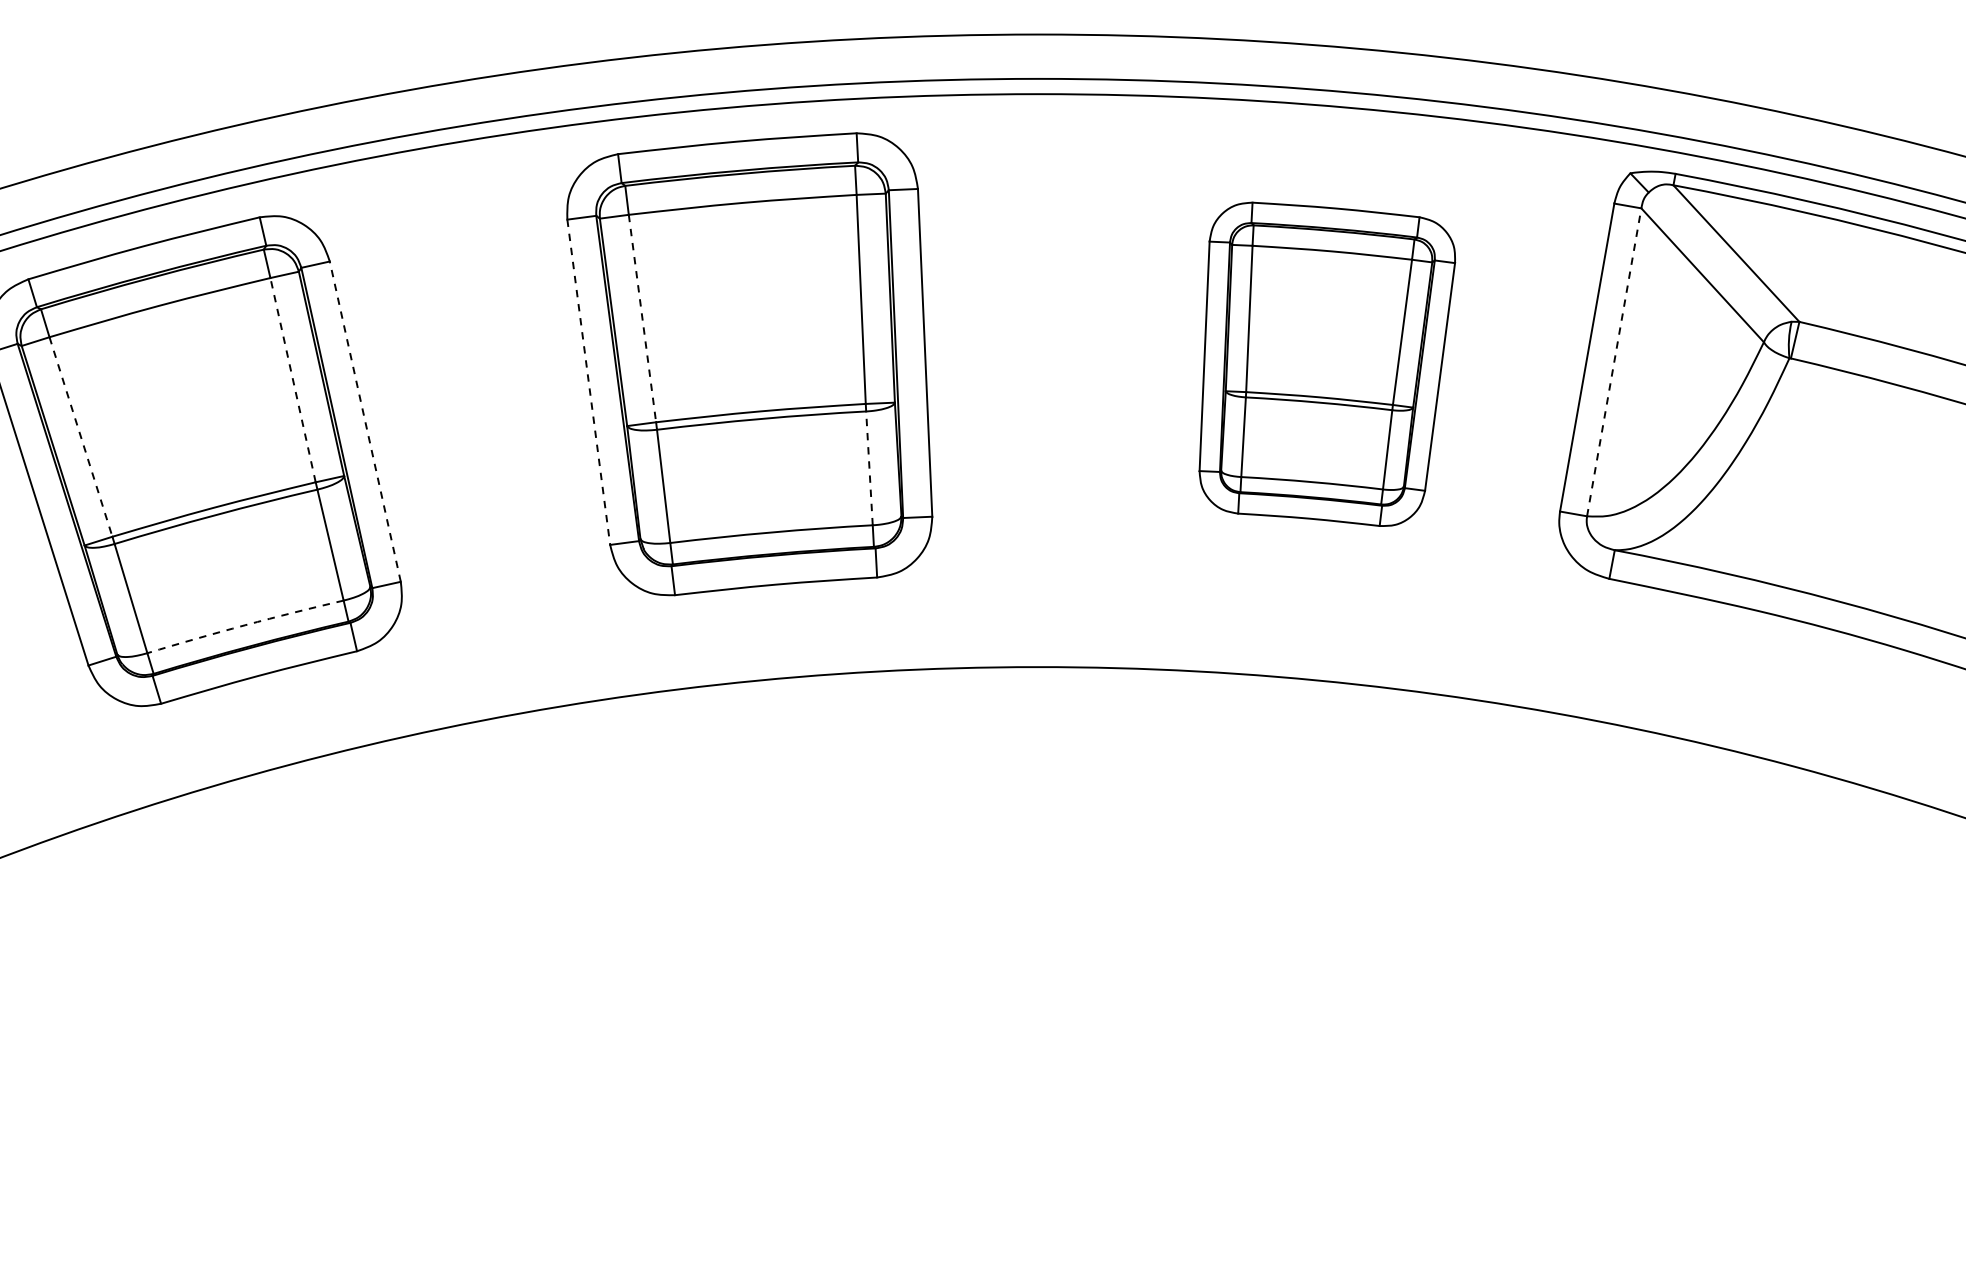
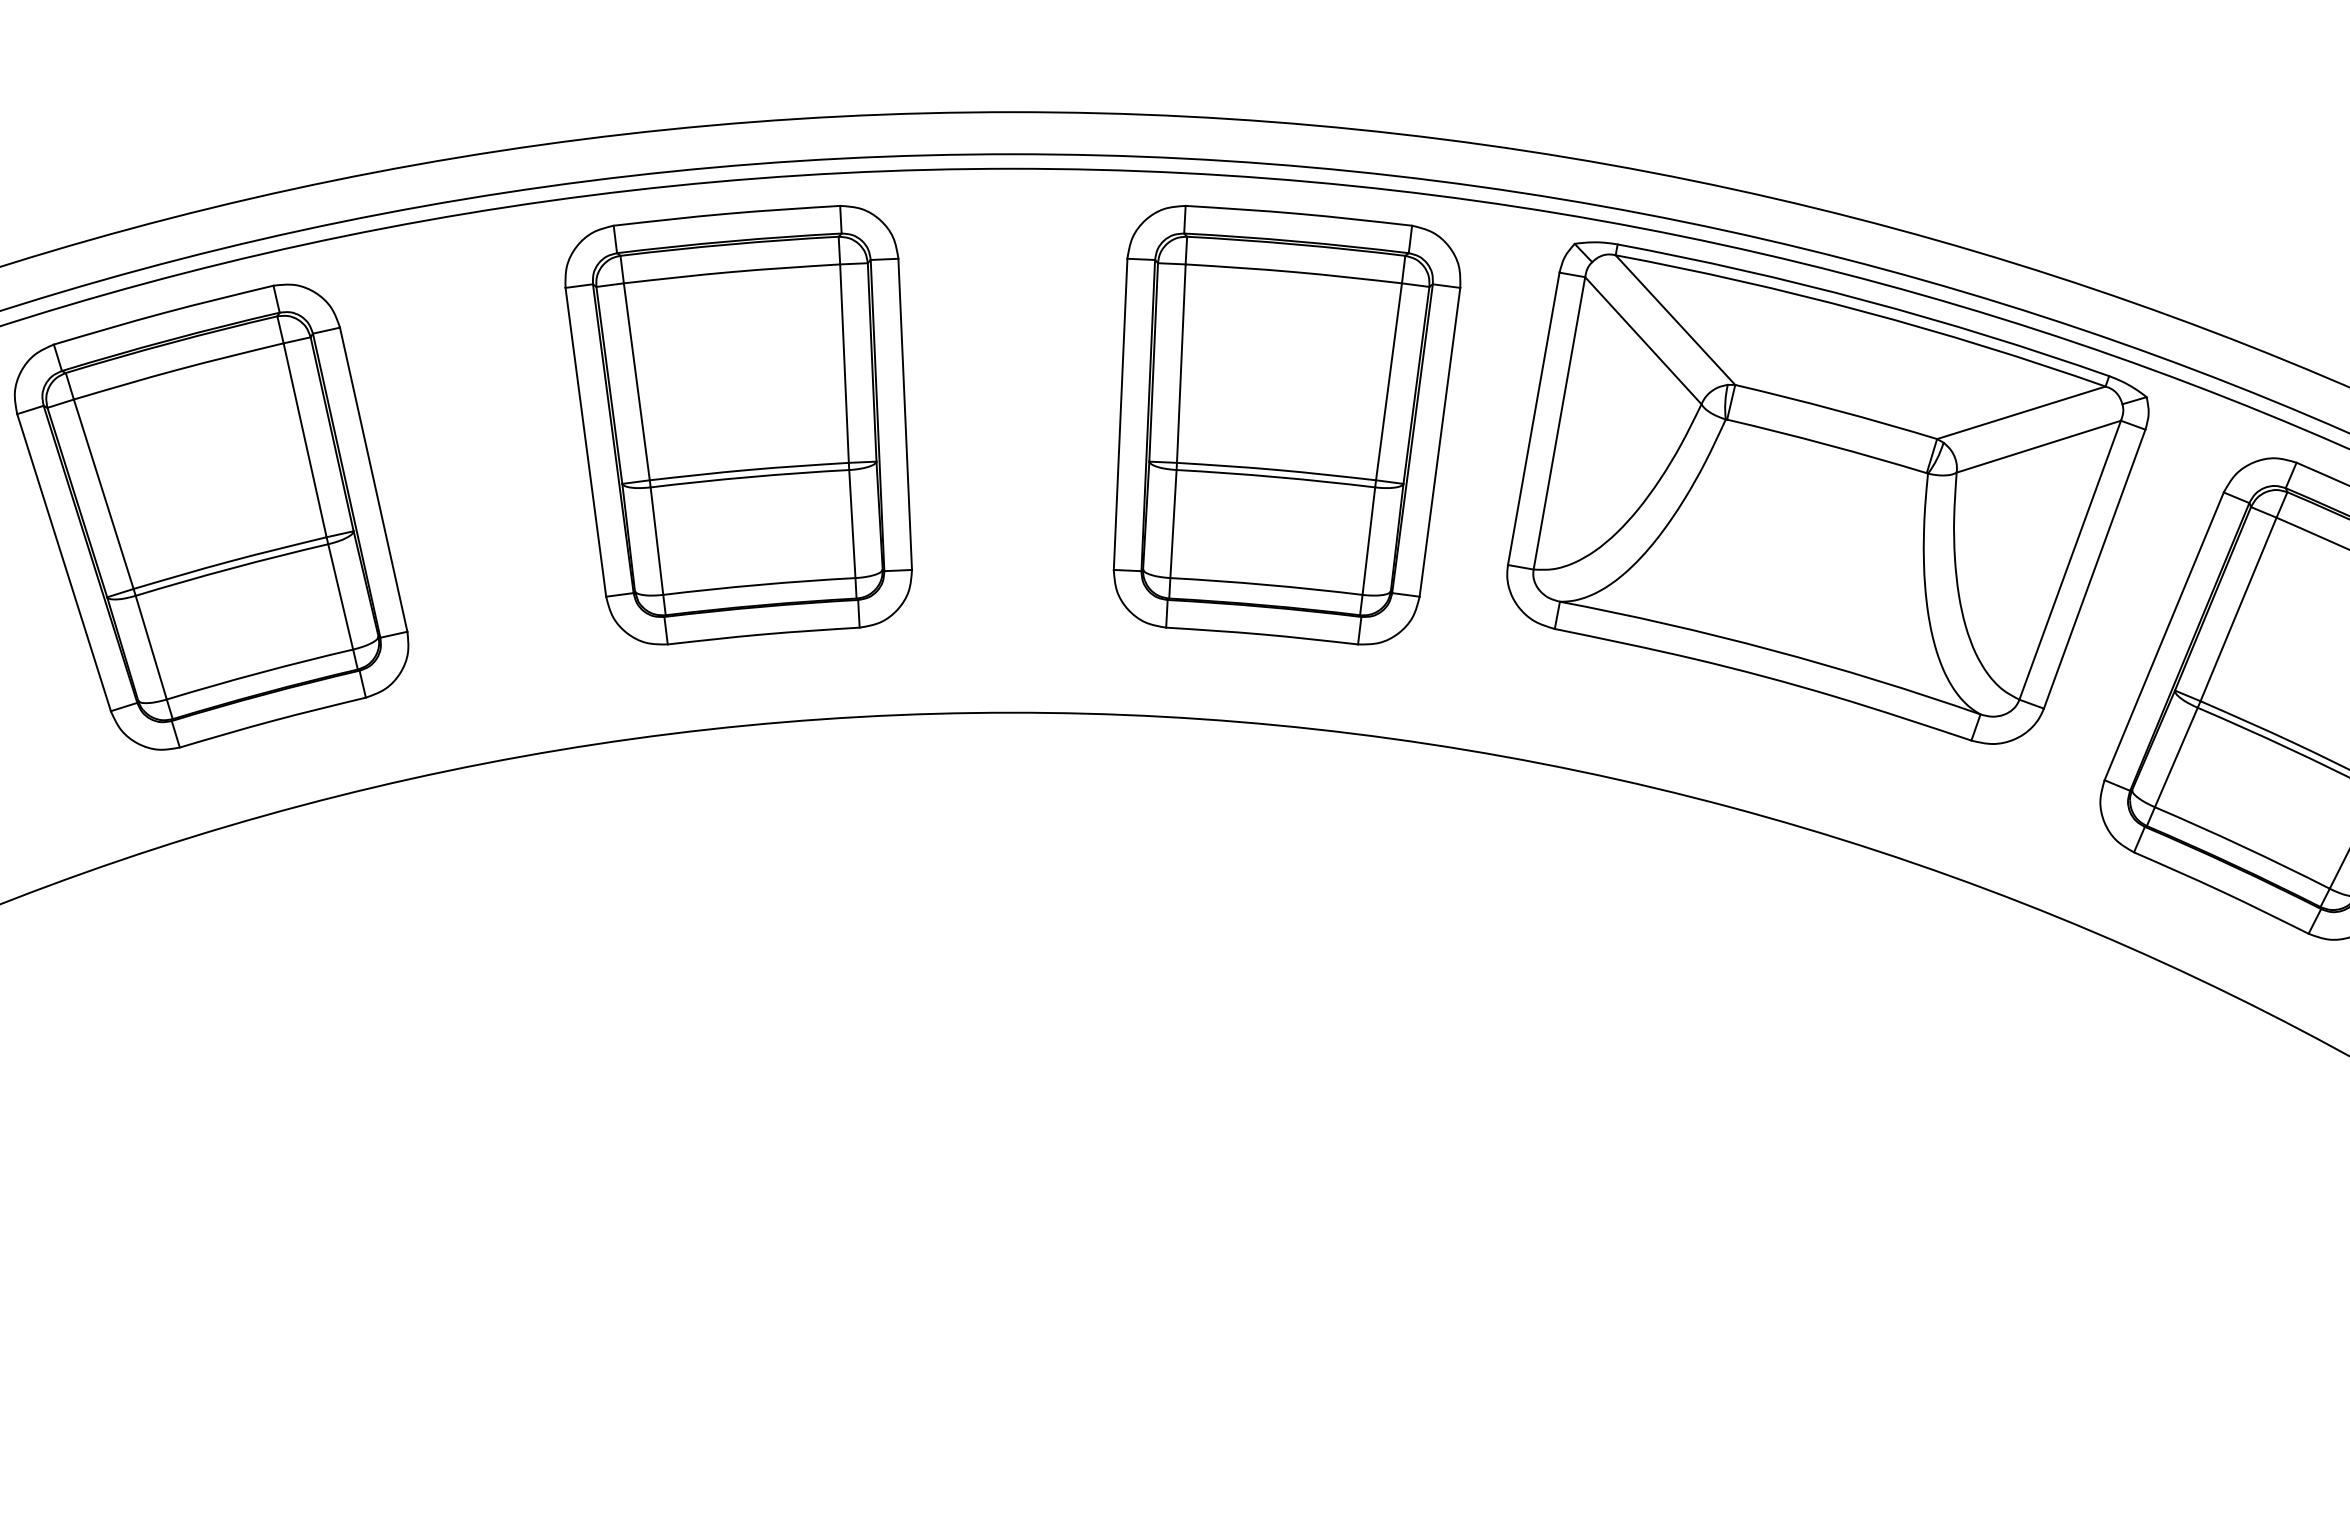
line: (642, 319) -> (636, 382), dashed -> solid
line: (1614, 361) -> (1559, 422), dashed -> solid
part: (1326, 364) -> (1286, 425), size x1.43
line: (293, 379) -> (305, 439), dashed -> solid
line: (588, 382) -> (585, 442), dashed -> solid
line: (365, 421) -> (373, 479), dashed -> solid
line: (80, 437) -> (103, 494), dashed -> solid
line: (869, 467) -> (852, 523), dashed -> solid
arc: (245, 625) -> (259, 673), dashed -> solid

